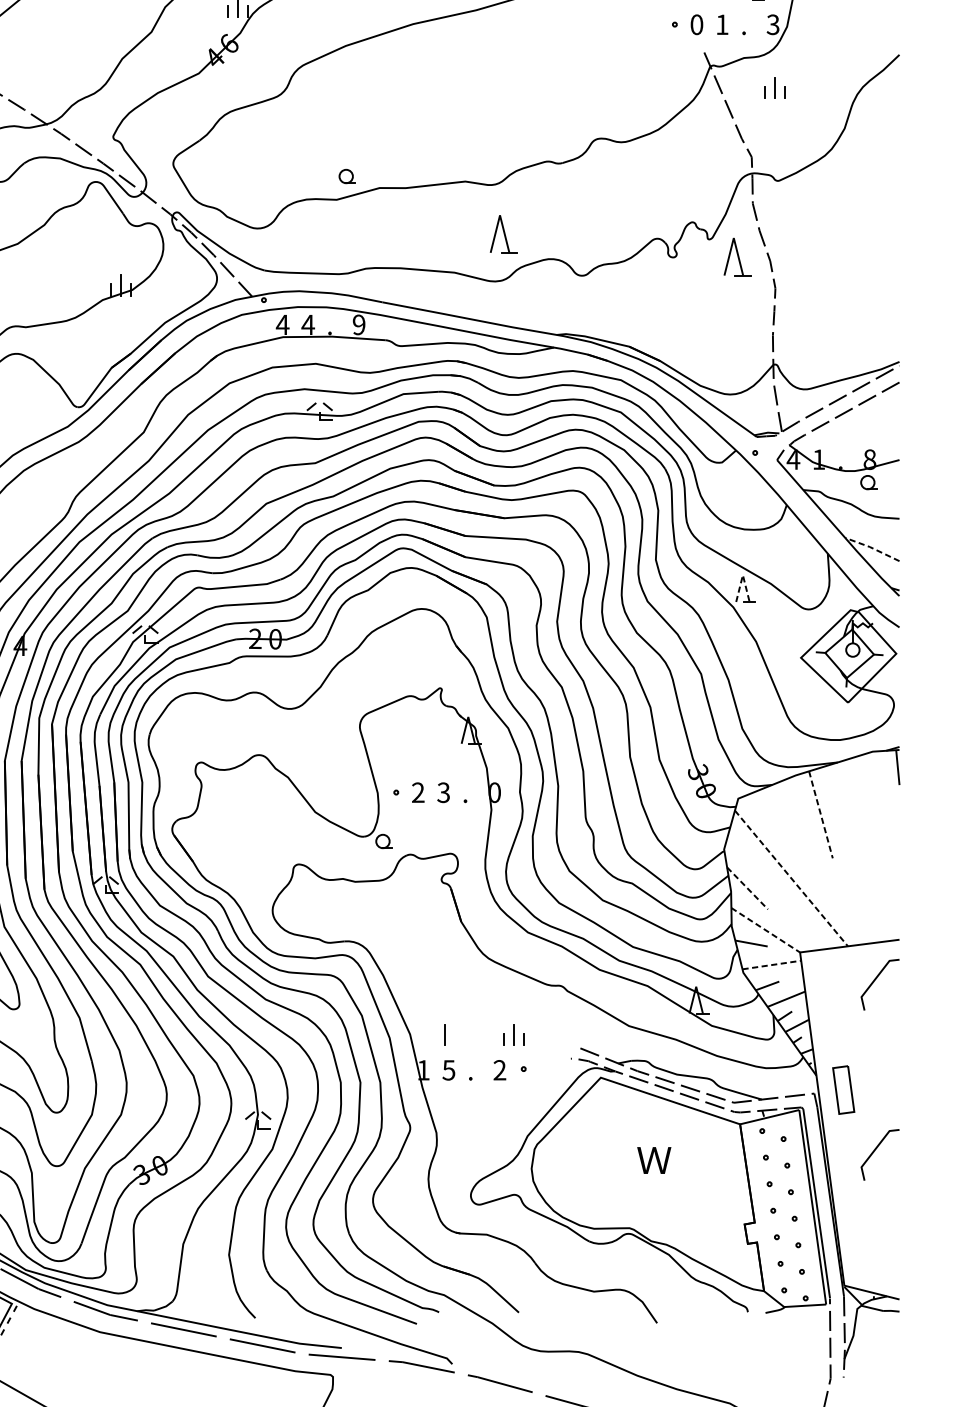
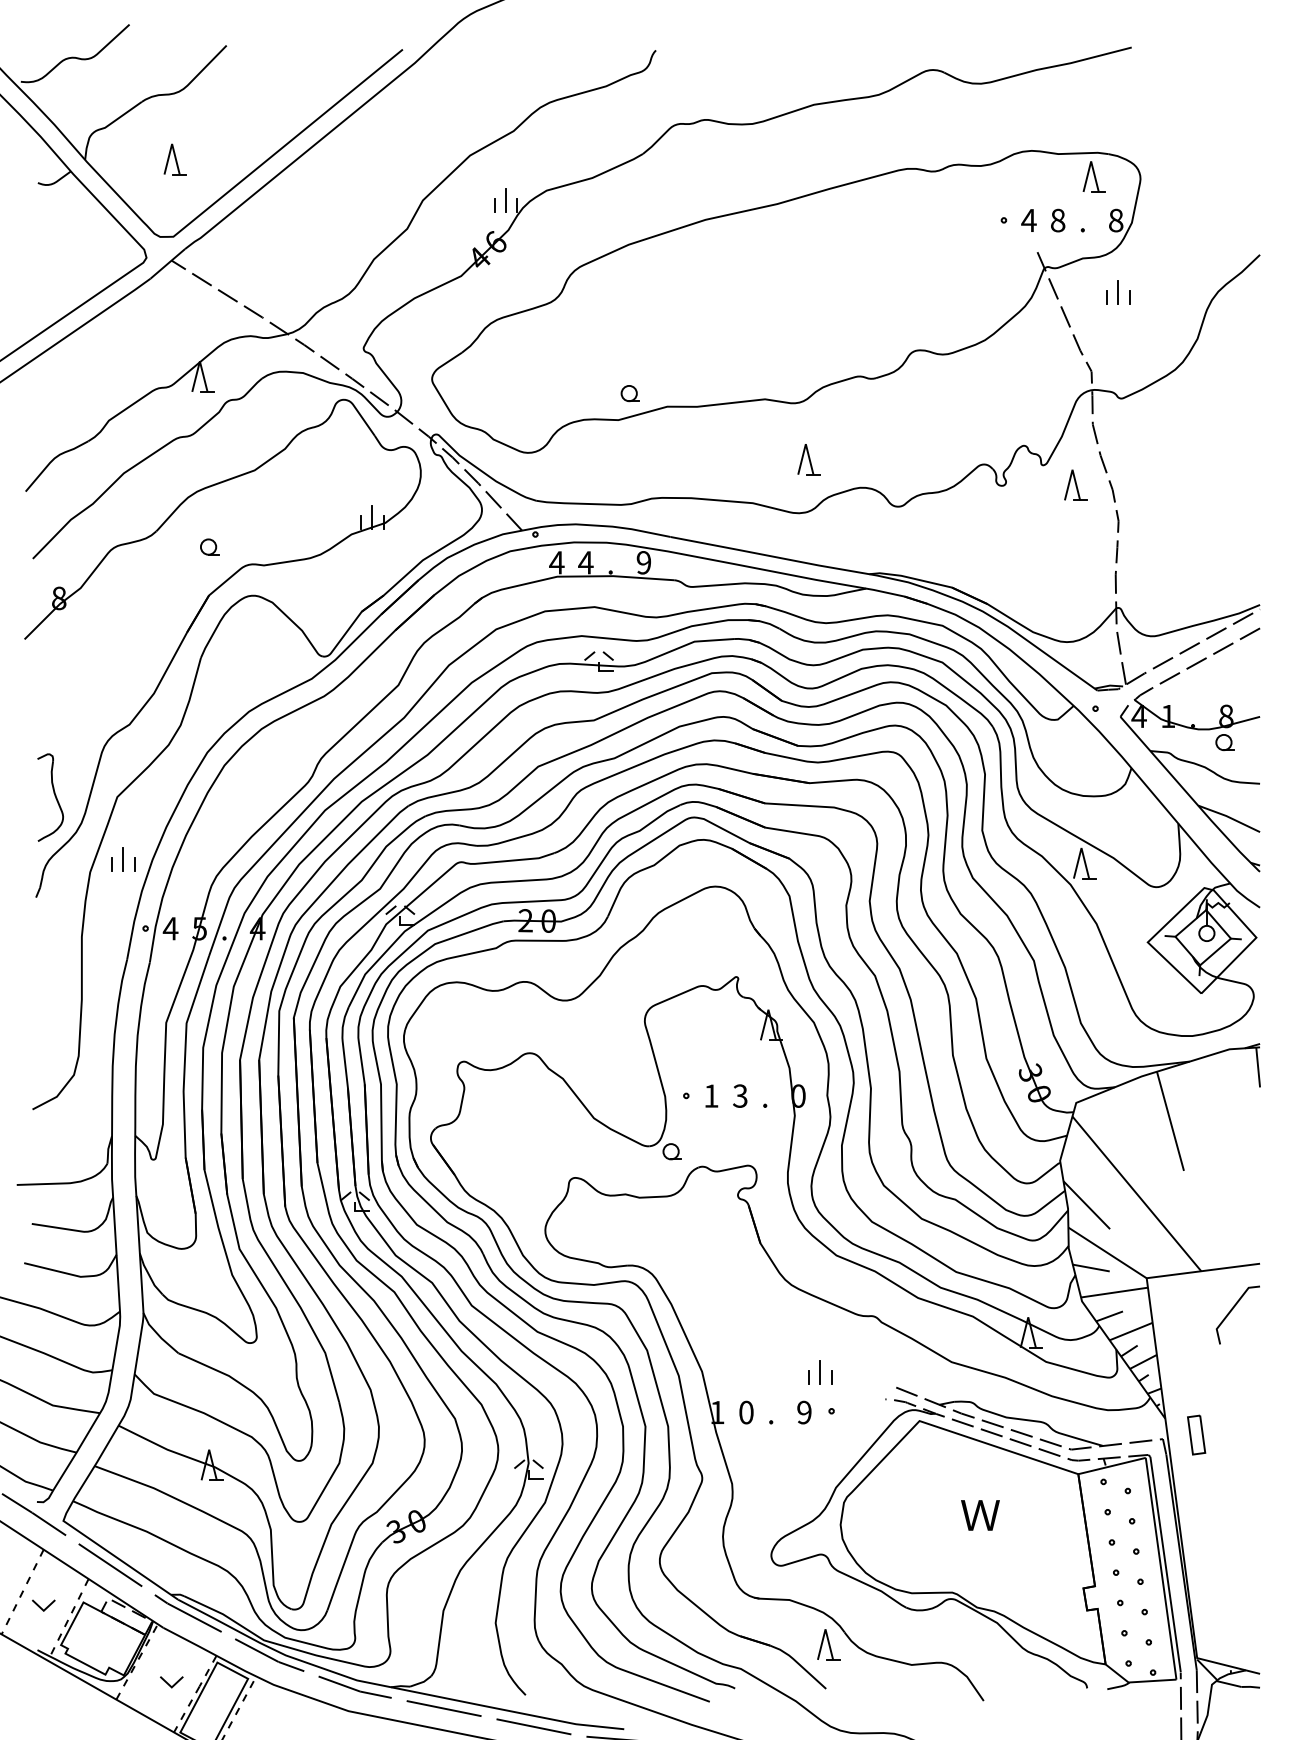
text: (696, 24) -> (1028, 220), 0 -> 4
text: (722, 24) -> (1058, 220), 1 -> 8
text: (772, 24) -> (1115, 220), 3 -> 8
part: (503, 234) -> (808, 459), size x0.71
part: (737, 256) -> (1075, 484), size x0.71
line: (871, 548) -> (1228, 817), dashed -> solid
line: (742, 575) -> (1081, 848), dashed -> solid
text: (418, 792) -> (711, 1095), 2 -> 1
line: (820, 814) -> (1170, 1121), dashed -> solid
line: (791, 878) -> (1136, 1193), dashed -> solid
line: (748, 888) -> (1087, 1205), dashed -> solid
line: (765, 929) -> (1107, 1252), dashed -> solid
line: (771, 964) -> (1114, 1292), dashed -> solid
line: (444, 1035) -> (741, 1372), removed
text: (448, 1070) -> (745, 1412), 5 -> 0
text: (499, 1070) -> (804, 1412), 2 -> 9
part: (843, 1089) -> (1196, 1434), size x0.71
line: (876, 1150) -> (1233, 1503), removed
part: (520, 1273) -> (828, 1644), added

